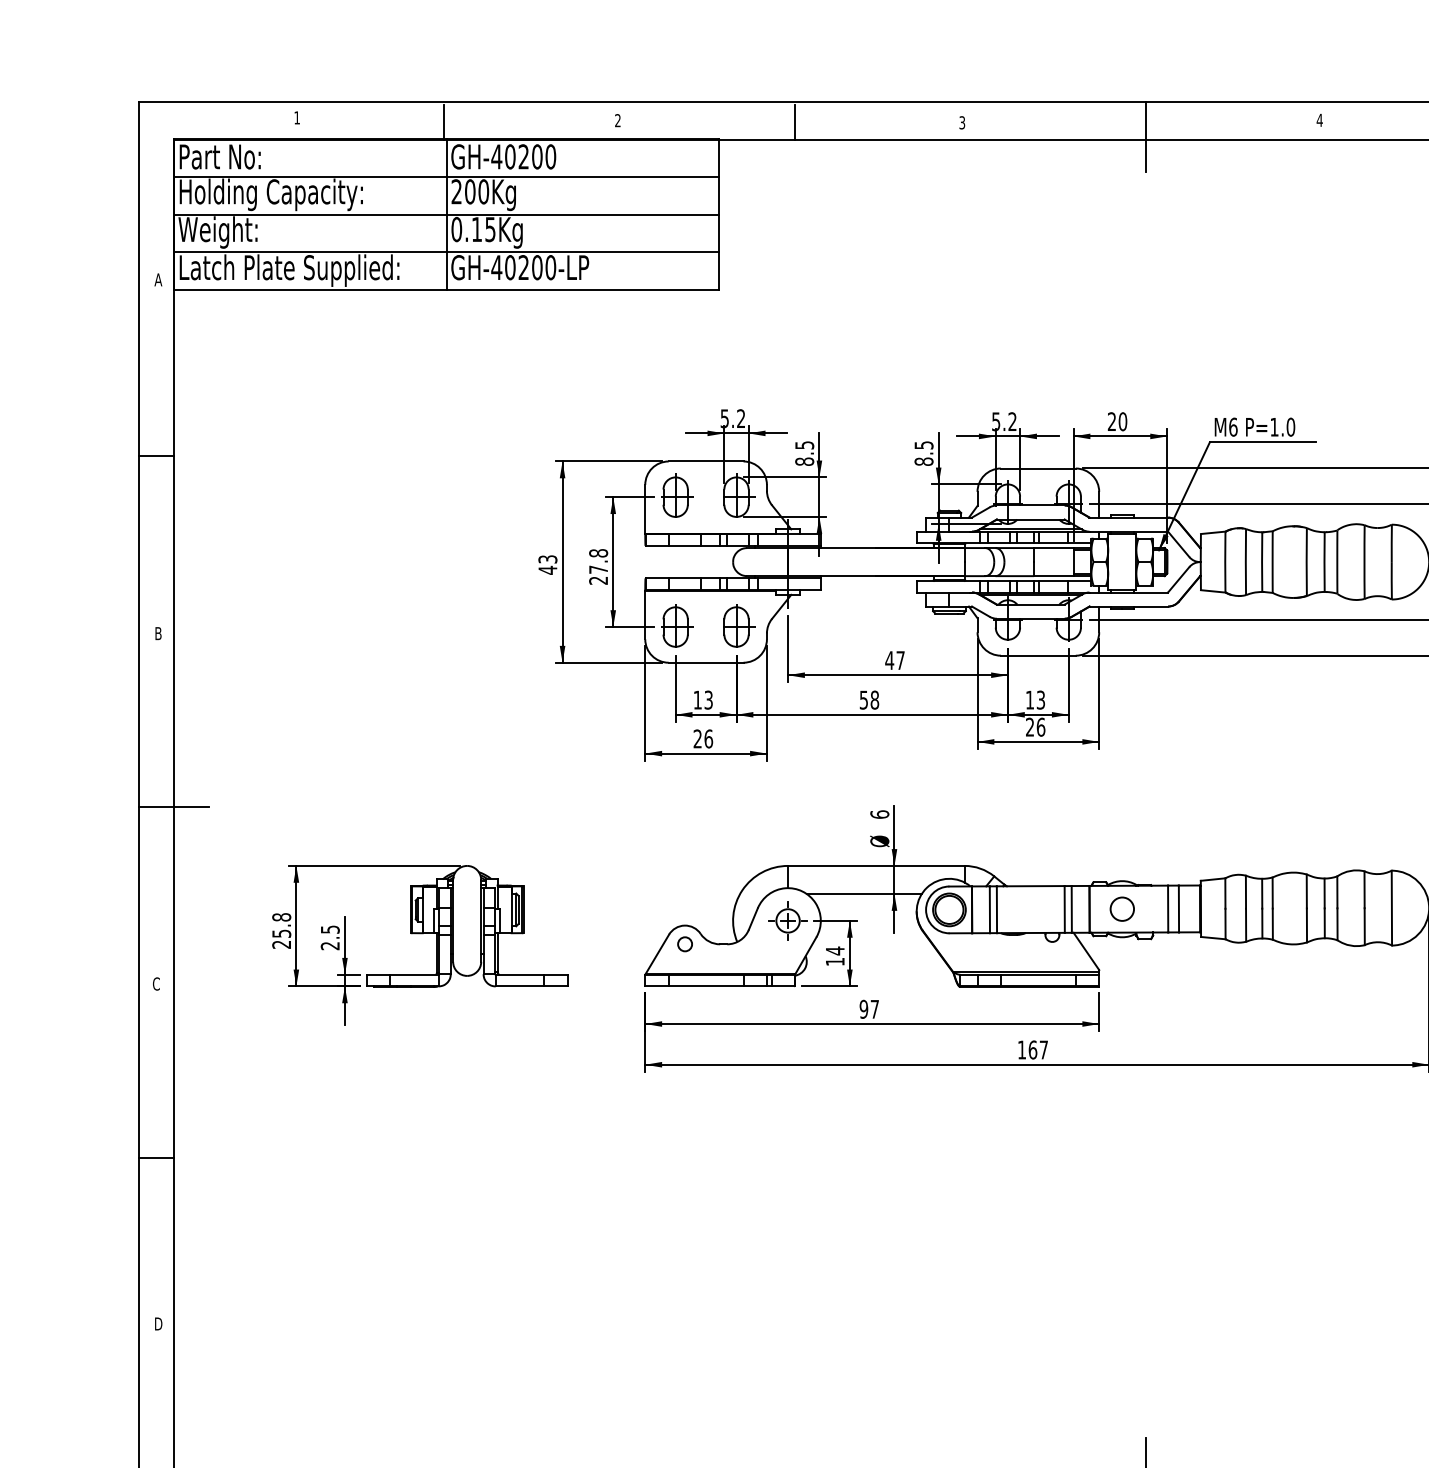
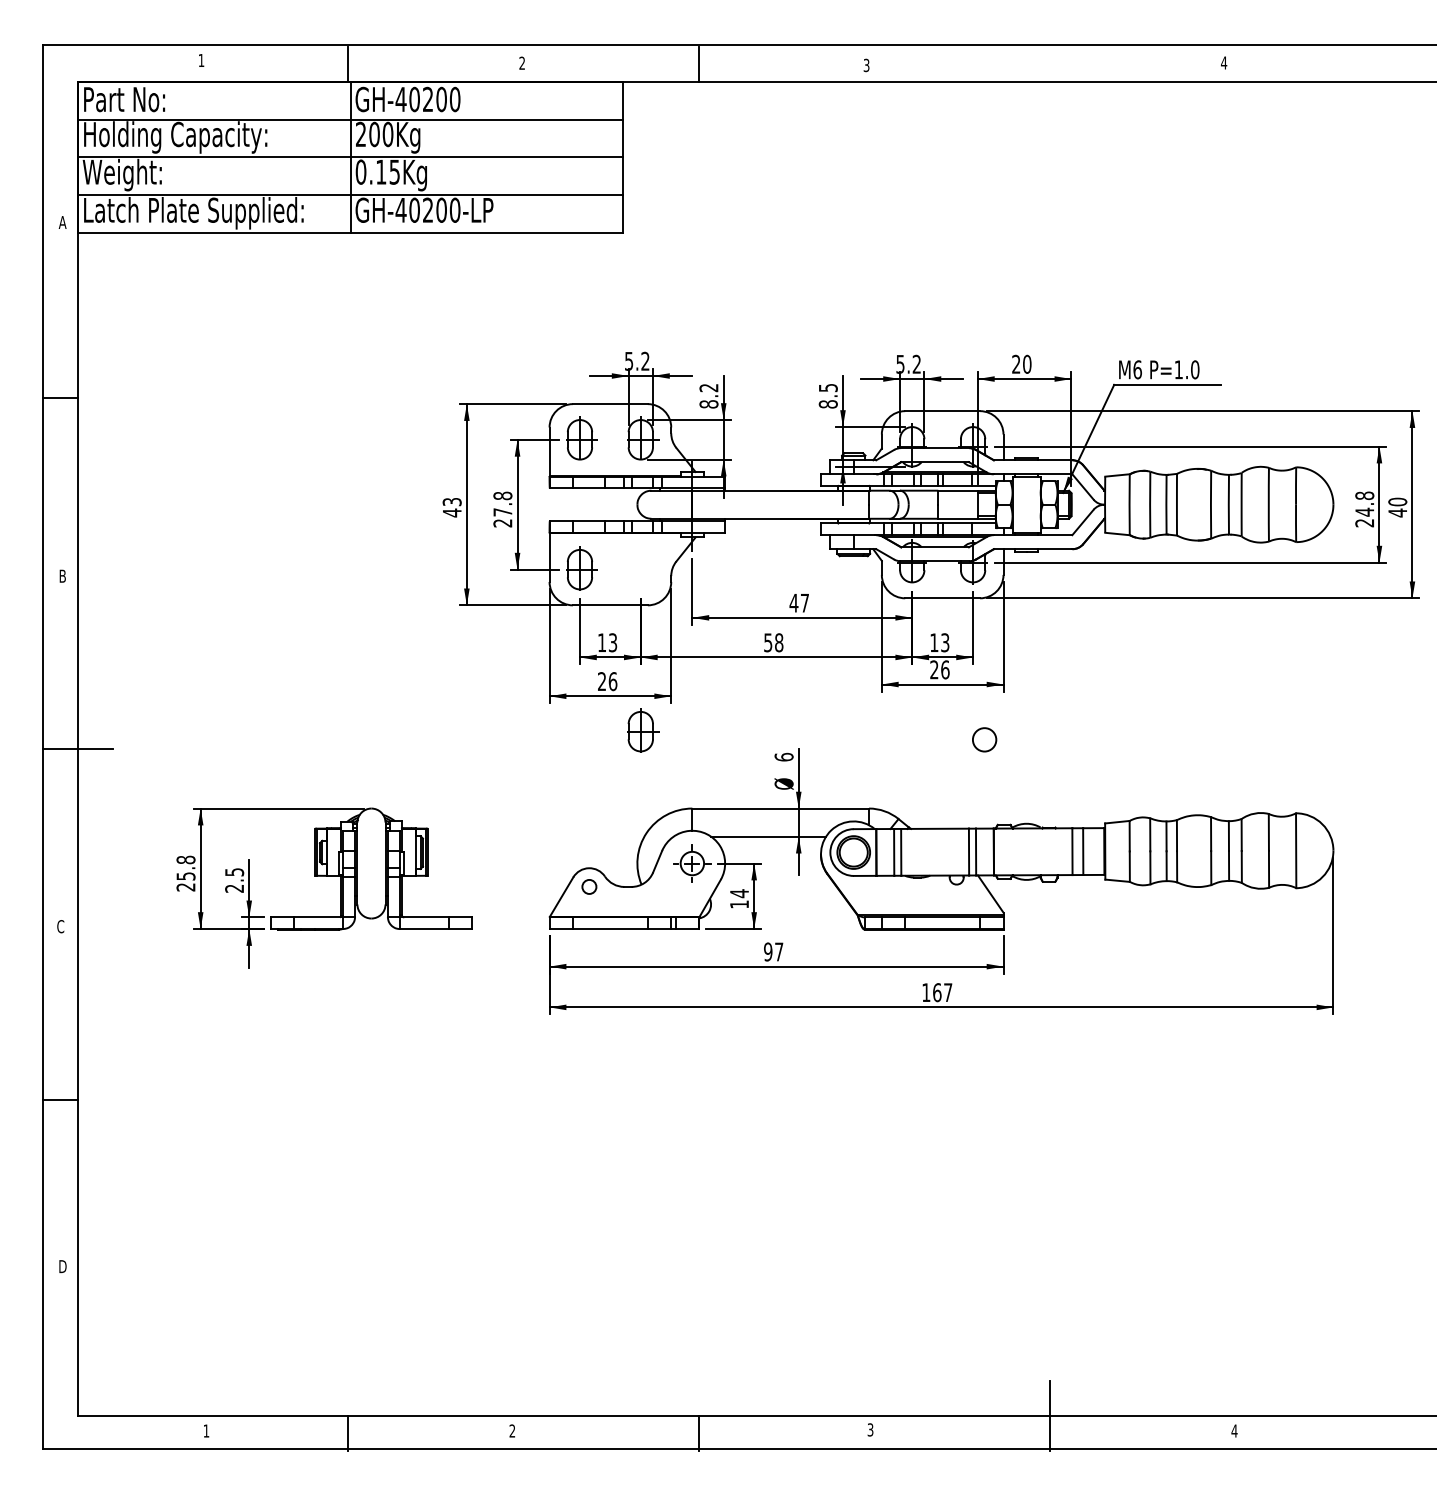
line: (1146, 136) -> (1050, 79), removed
text: (804, 445) -> (708, 388), 8.5 -> 8.2
part: (739, 625) -> (643, 730), moved
circle: (1122, 908) -> (984, 739), moved

